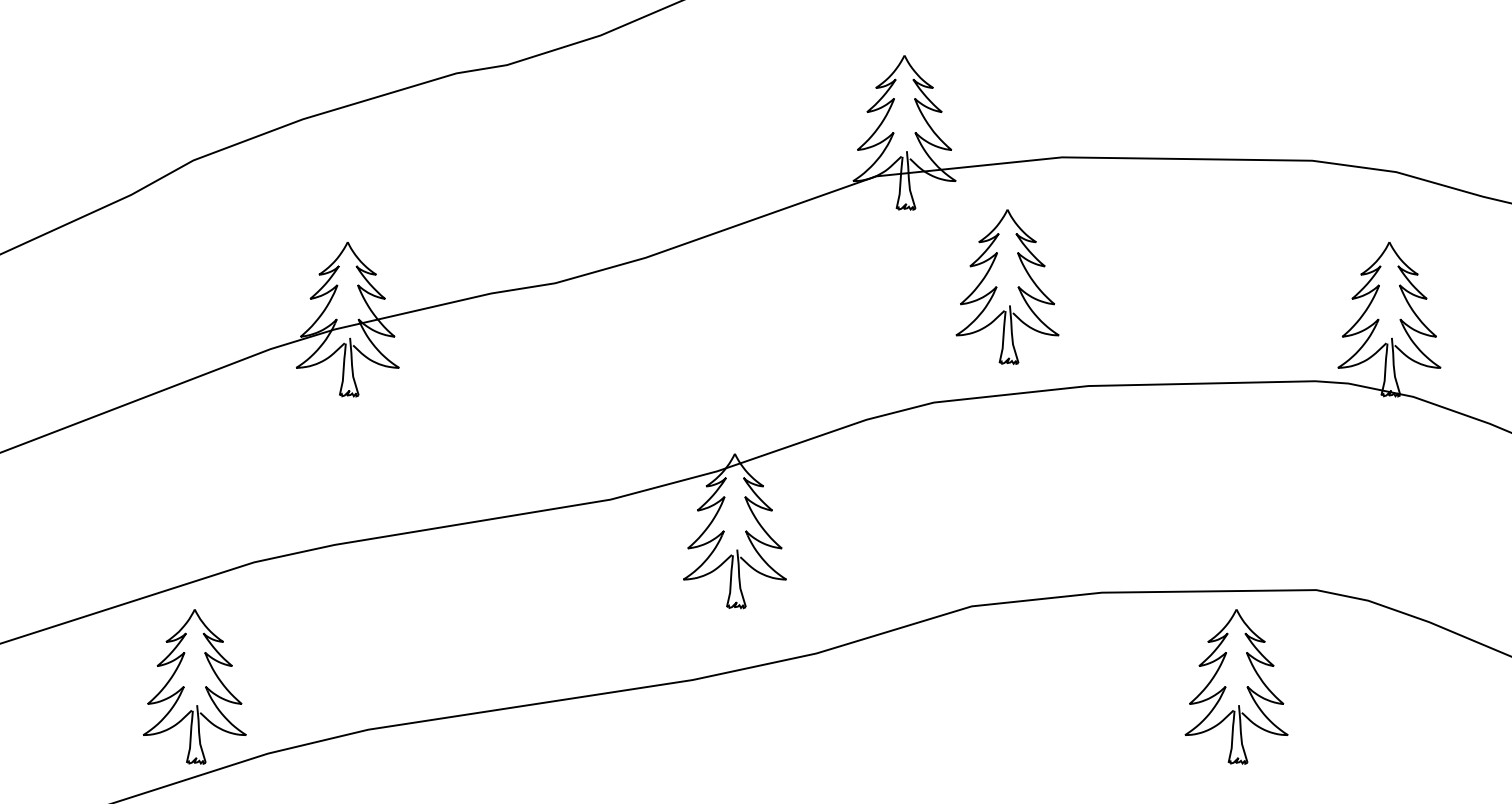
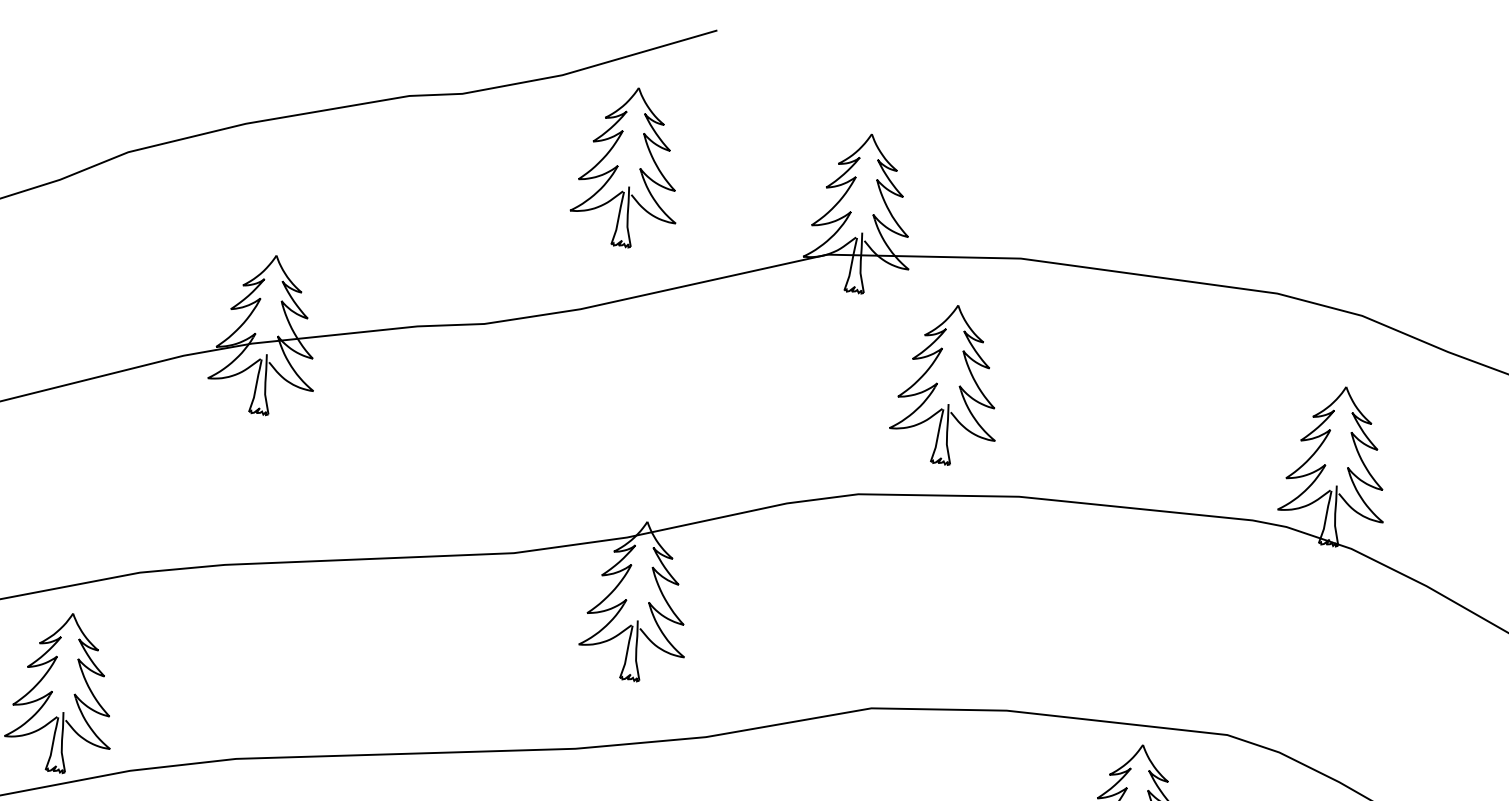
part: (675, 116) -> (628, 167), added

